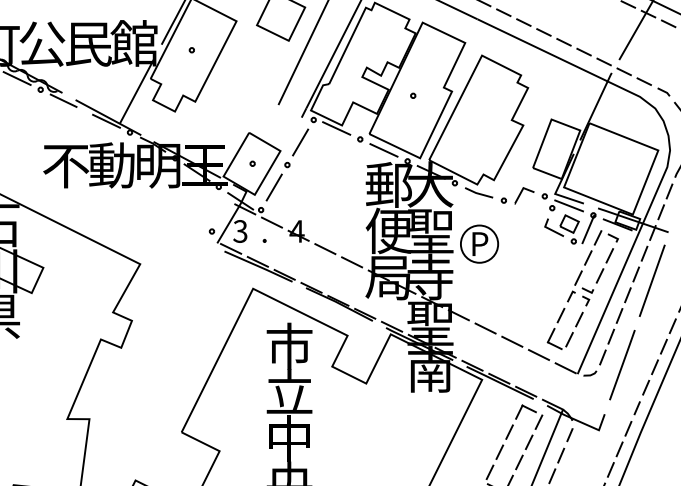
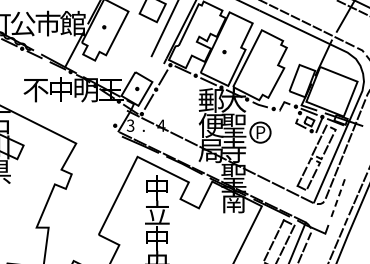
text: (87, 43) -> (47, 23), 民 -> 市
text: (111, 164) -> (60, 89), 動 -> 中
line: (652, 280) -> (354, 152), removed
text: (289, 345) -> (157, 187), 市 -> 中
line: (623, 363) -> (338, 197), solid -> dashed

